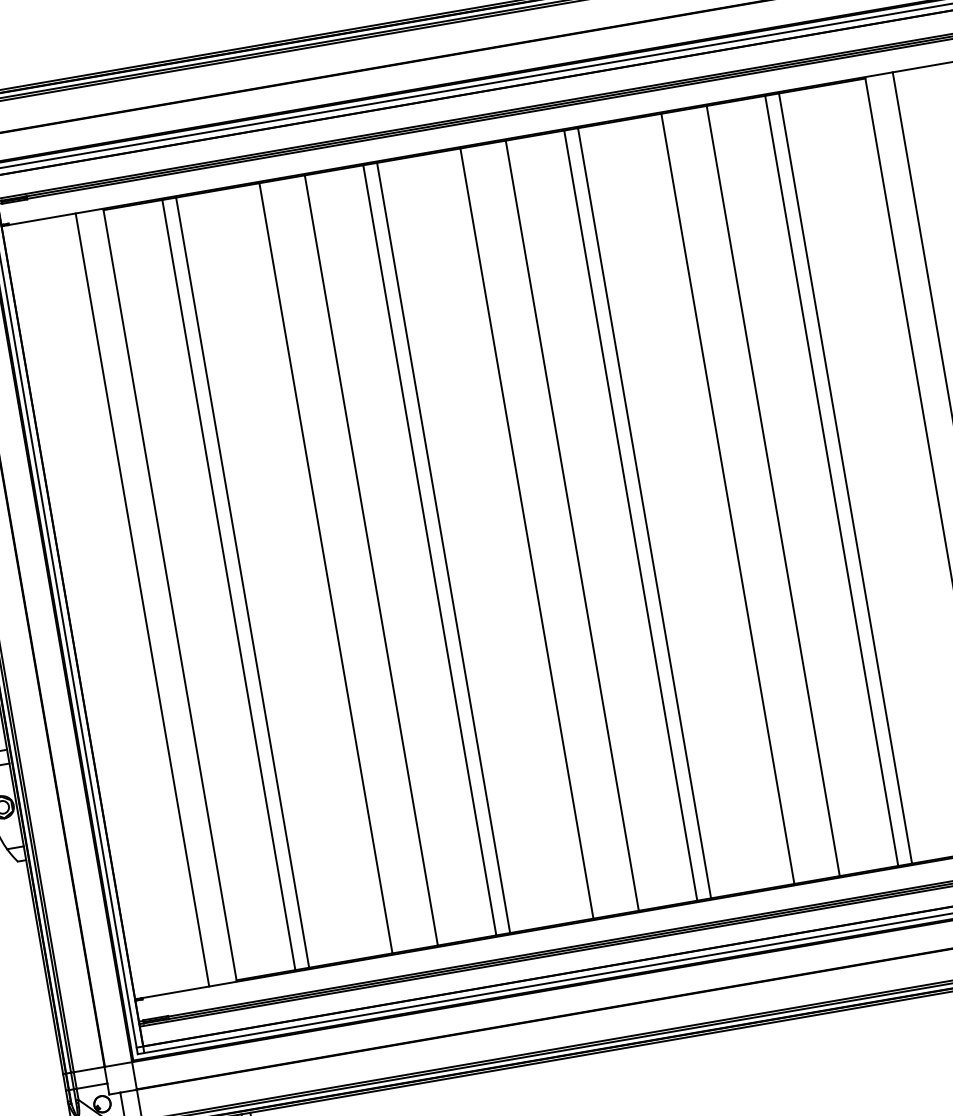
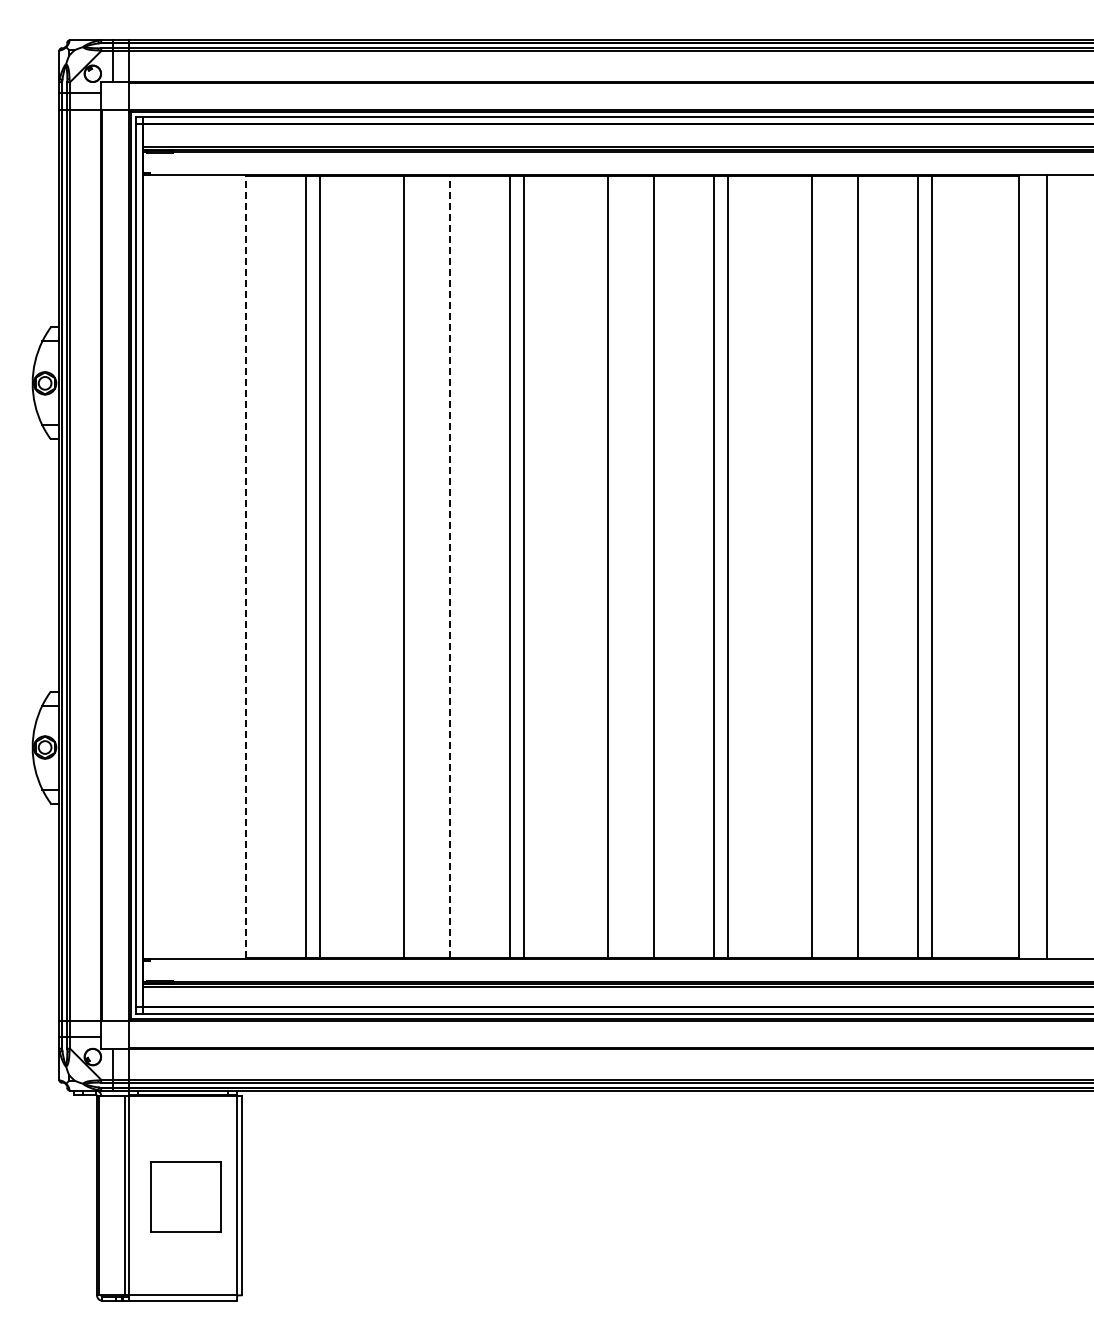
line: (371, 559) -> (450, 566), solid -> dashed
line: (170, 594) -> (246, 566), solid -> dashed
line: (142, 599) -> (218, 566), removed

